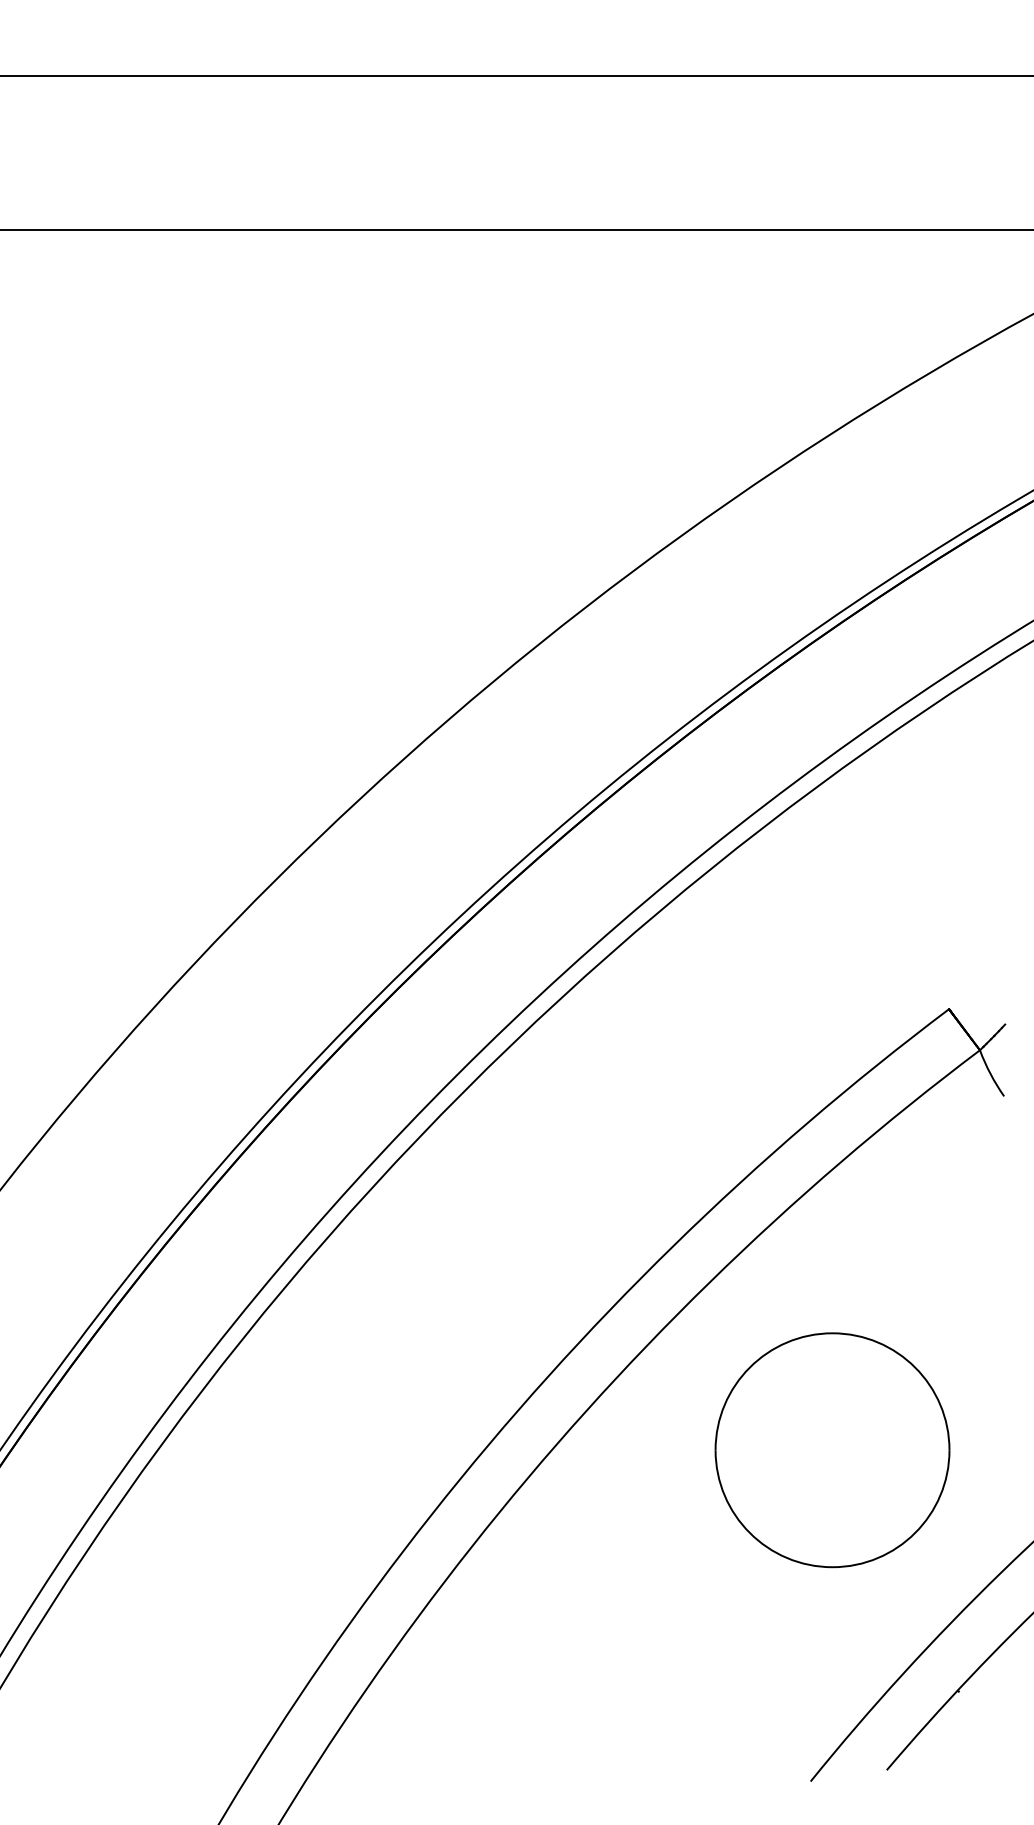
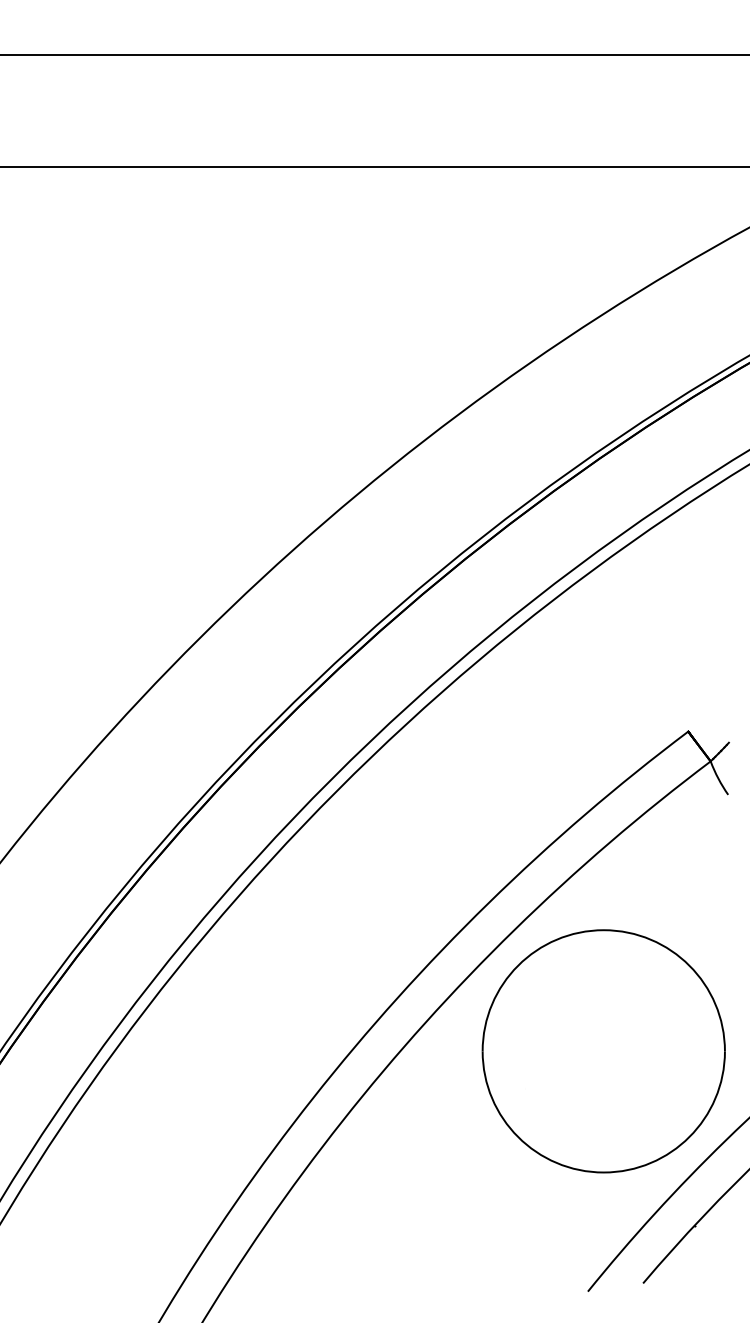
part: (832, 1450) -> (603, 1051), size x1.43

